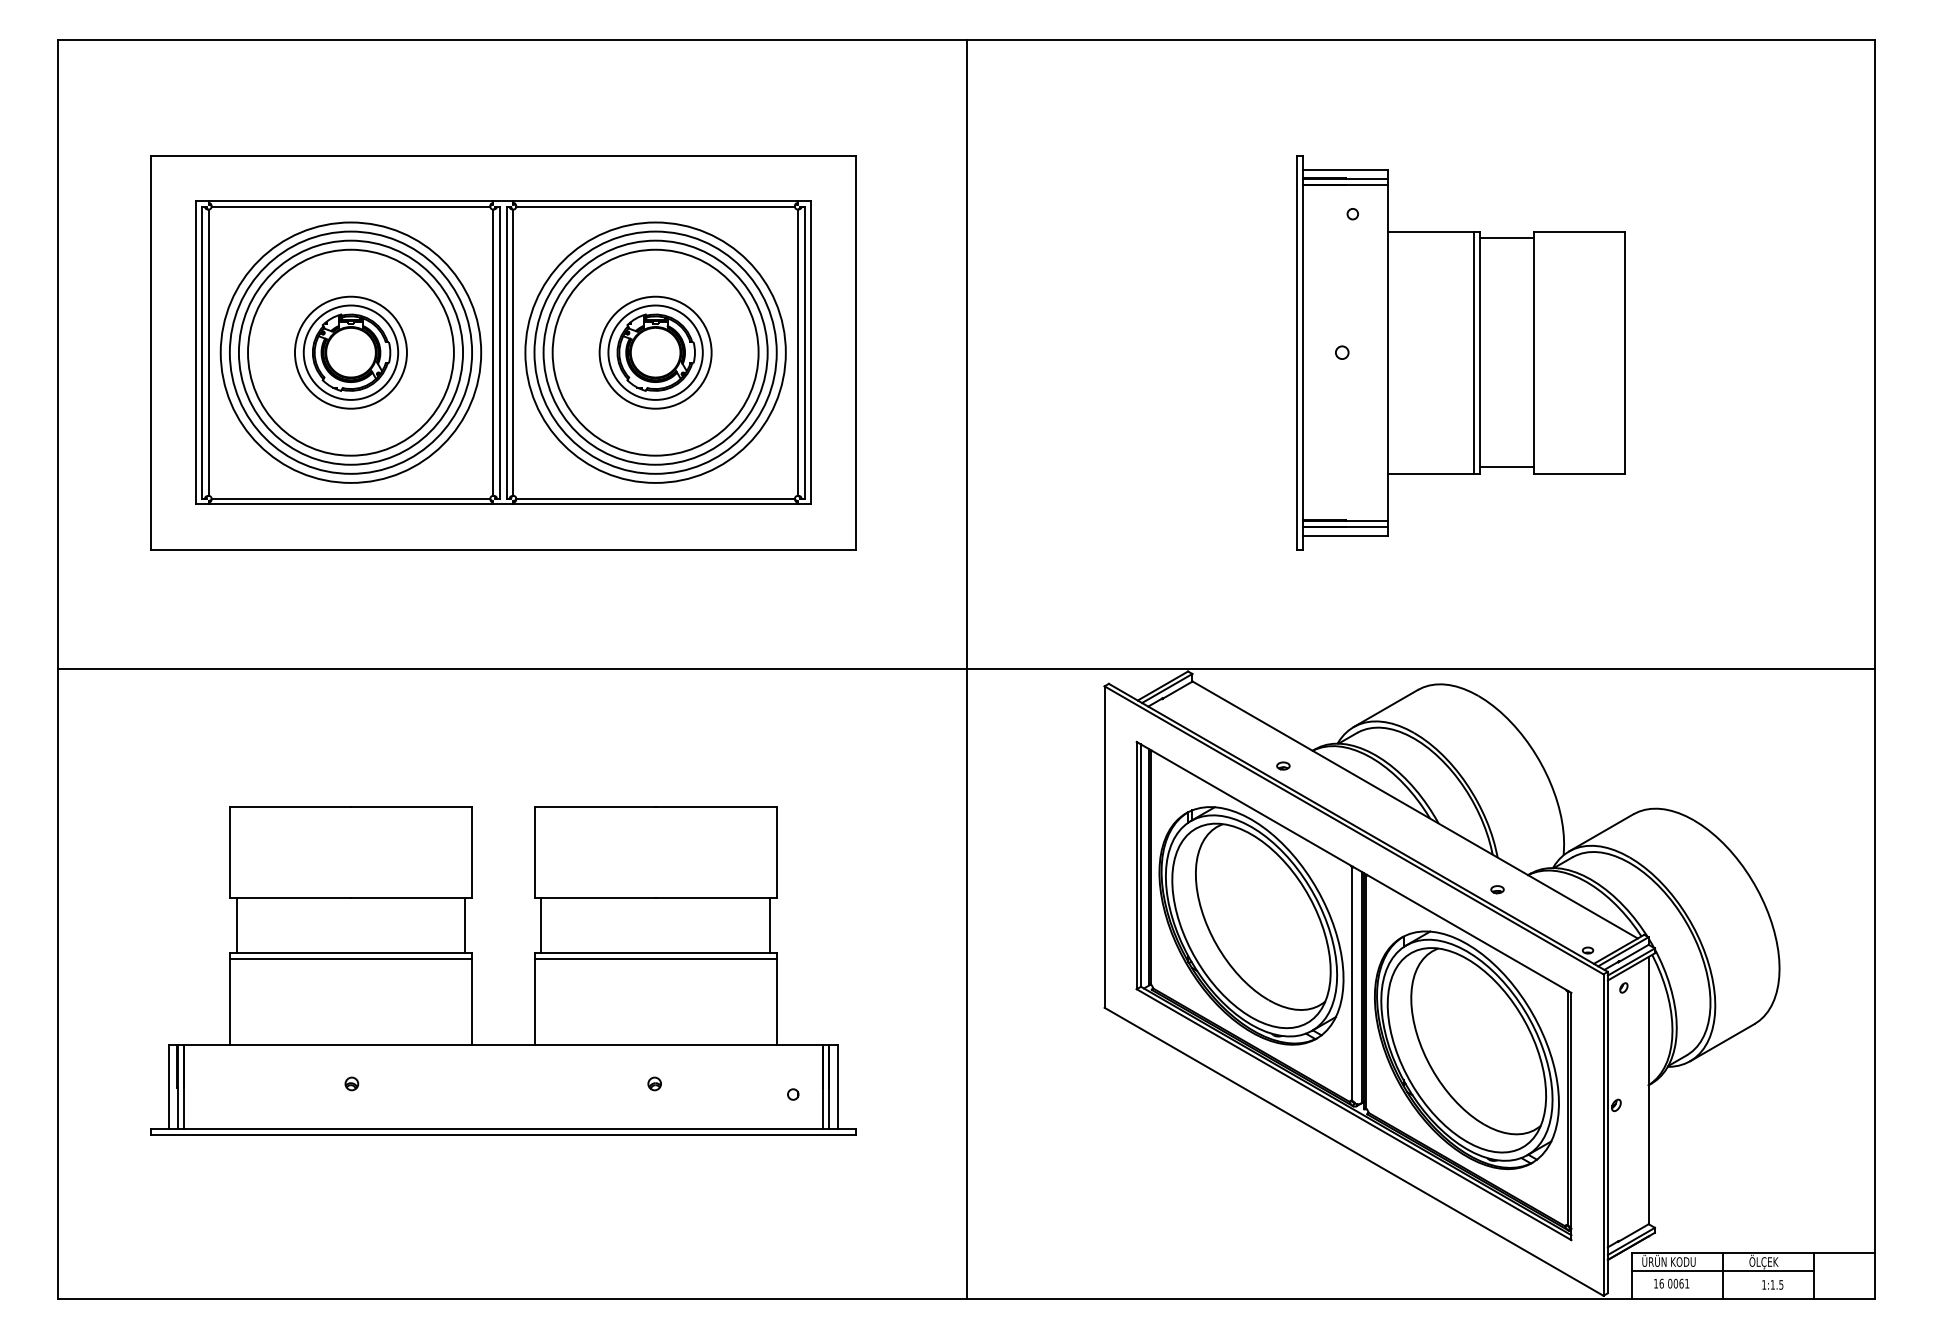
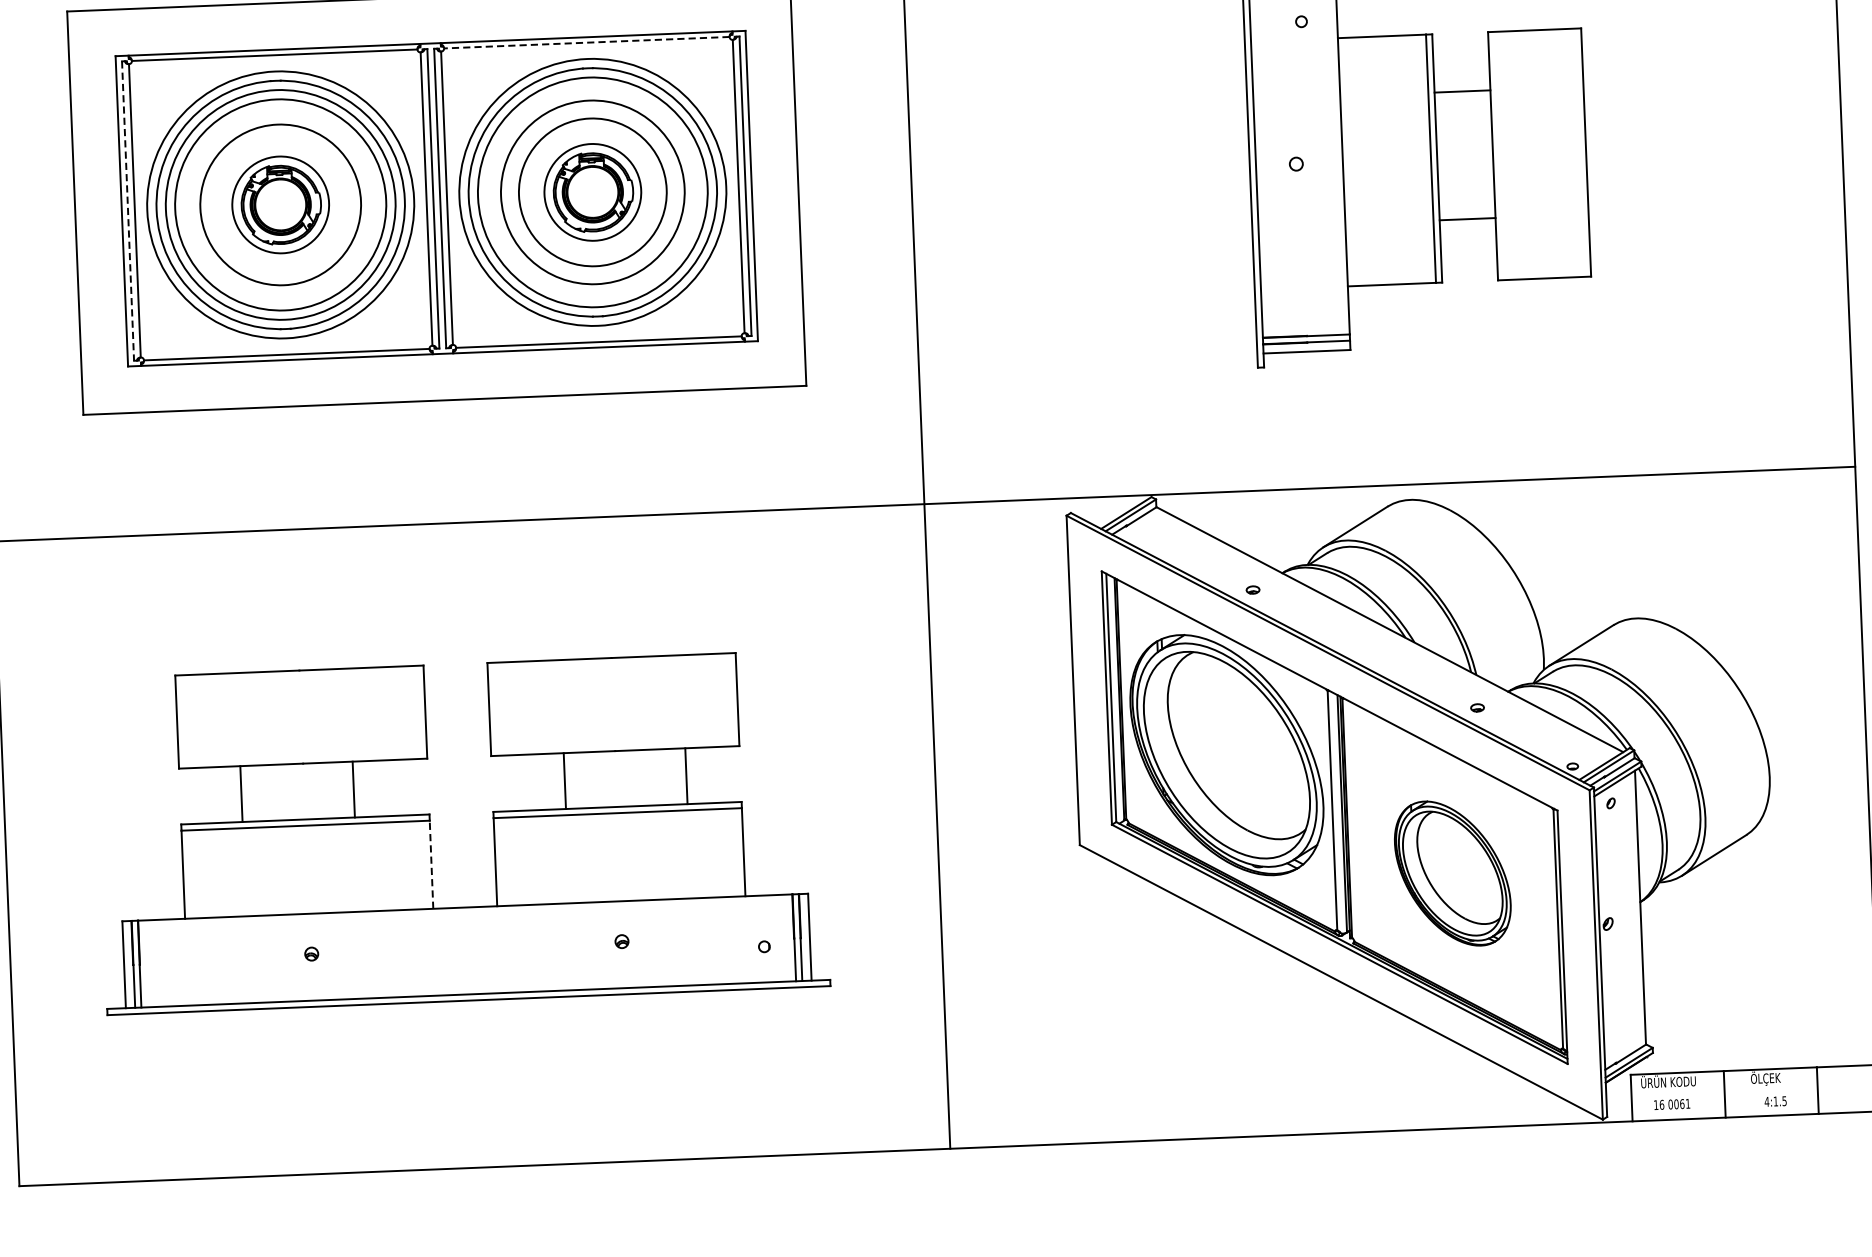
line: (655, 206) -> (586, 42), solid -> dashed
line: (1506, 238) -> (1461, 91), moved
circle: (350, 352) -> (280, 204), size x1.4
circle: (655, 352) -> (592, 192), size x0.7
circle: (655, 352) -> (592, 192), size x1.6
line: (201, 353) -> (127, 211), solid -> dashed
line: (1506, 467) -> (1467, 219), moved
line: (236, 925) -> (241, 794), moved
line: (465, 925) -> (353, 789), moved
line: (541, 925) -> (565, 781), moved
line: (769, 925) -> (685, 776), moved
line: (472, 1001) -> (431, 864), solid -> dashed
part: (1466, 1049) -> (1452, 872), size x0.6
line: (1723, 1271) -> (1724, 1089), removed
text: (1763, 1284) -> (1766, 1101), 1:1.5 -> 4:1.5

